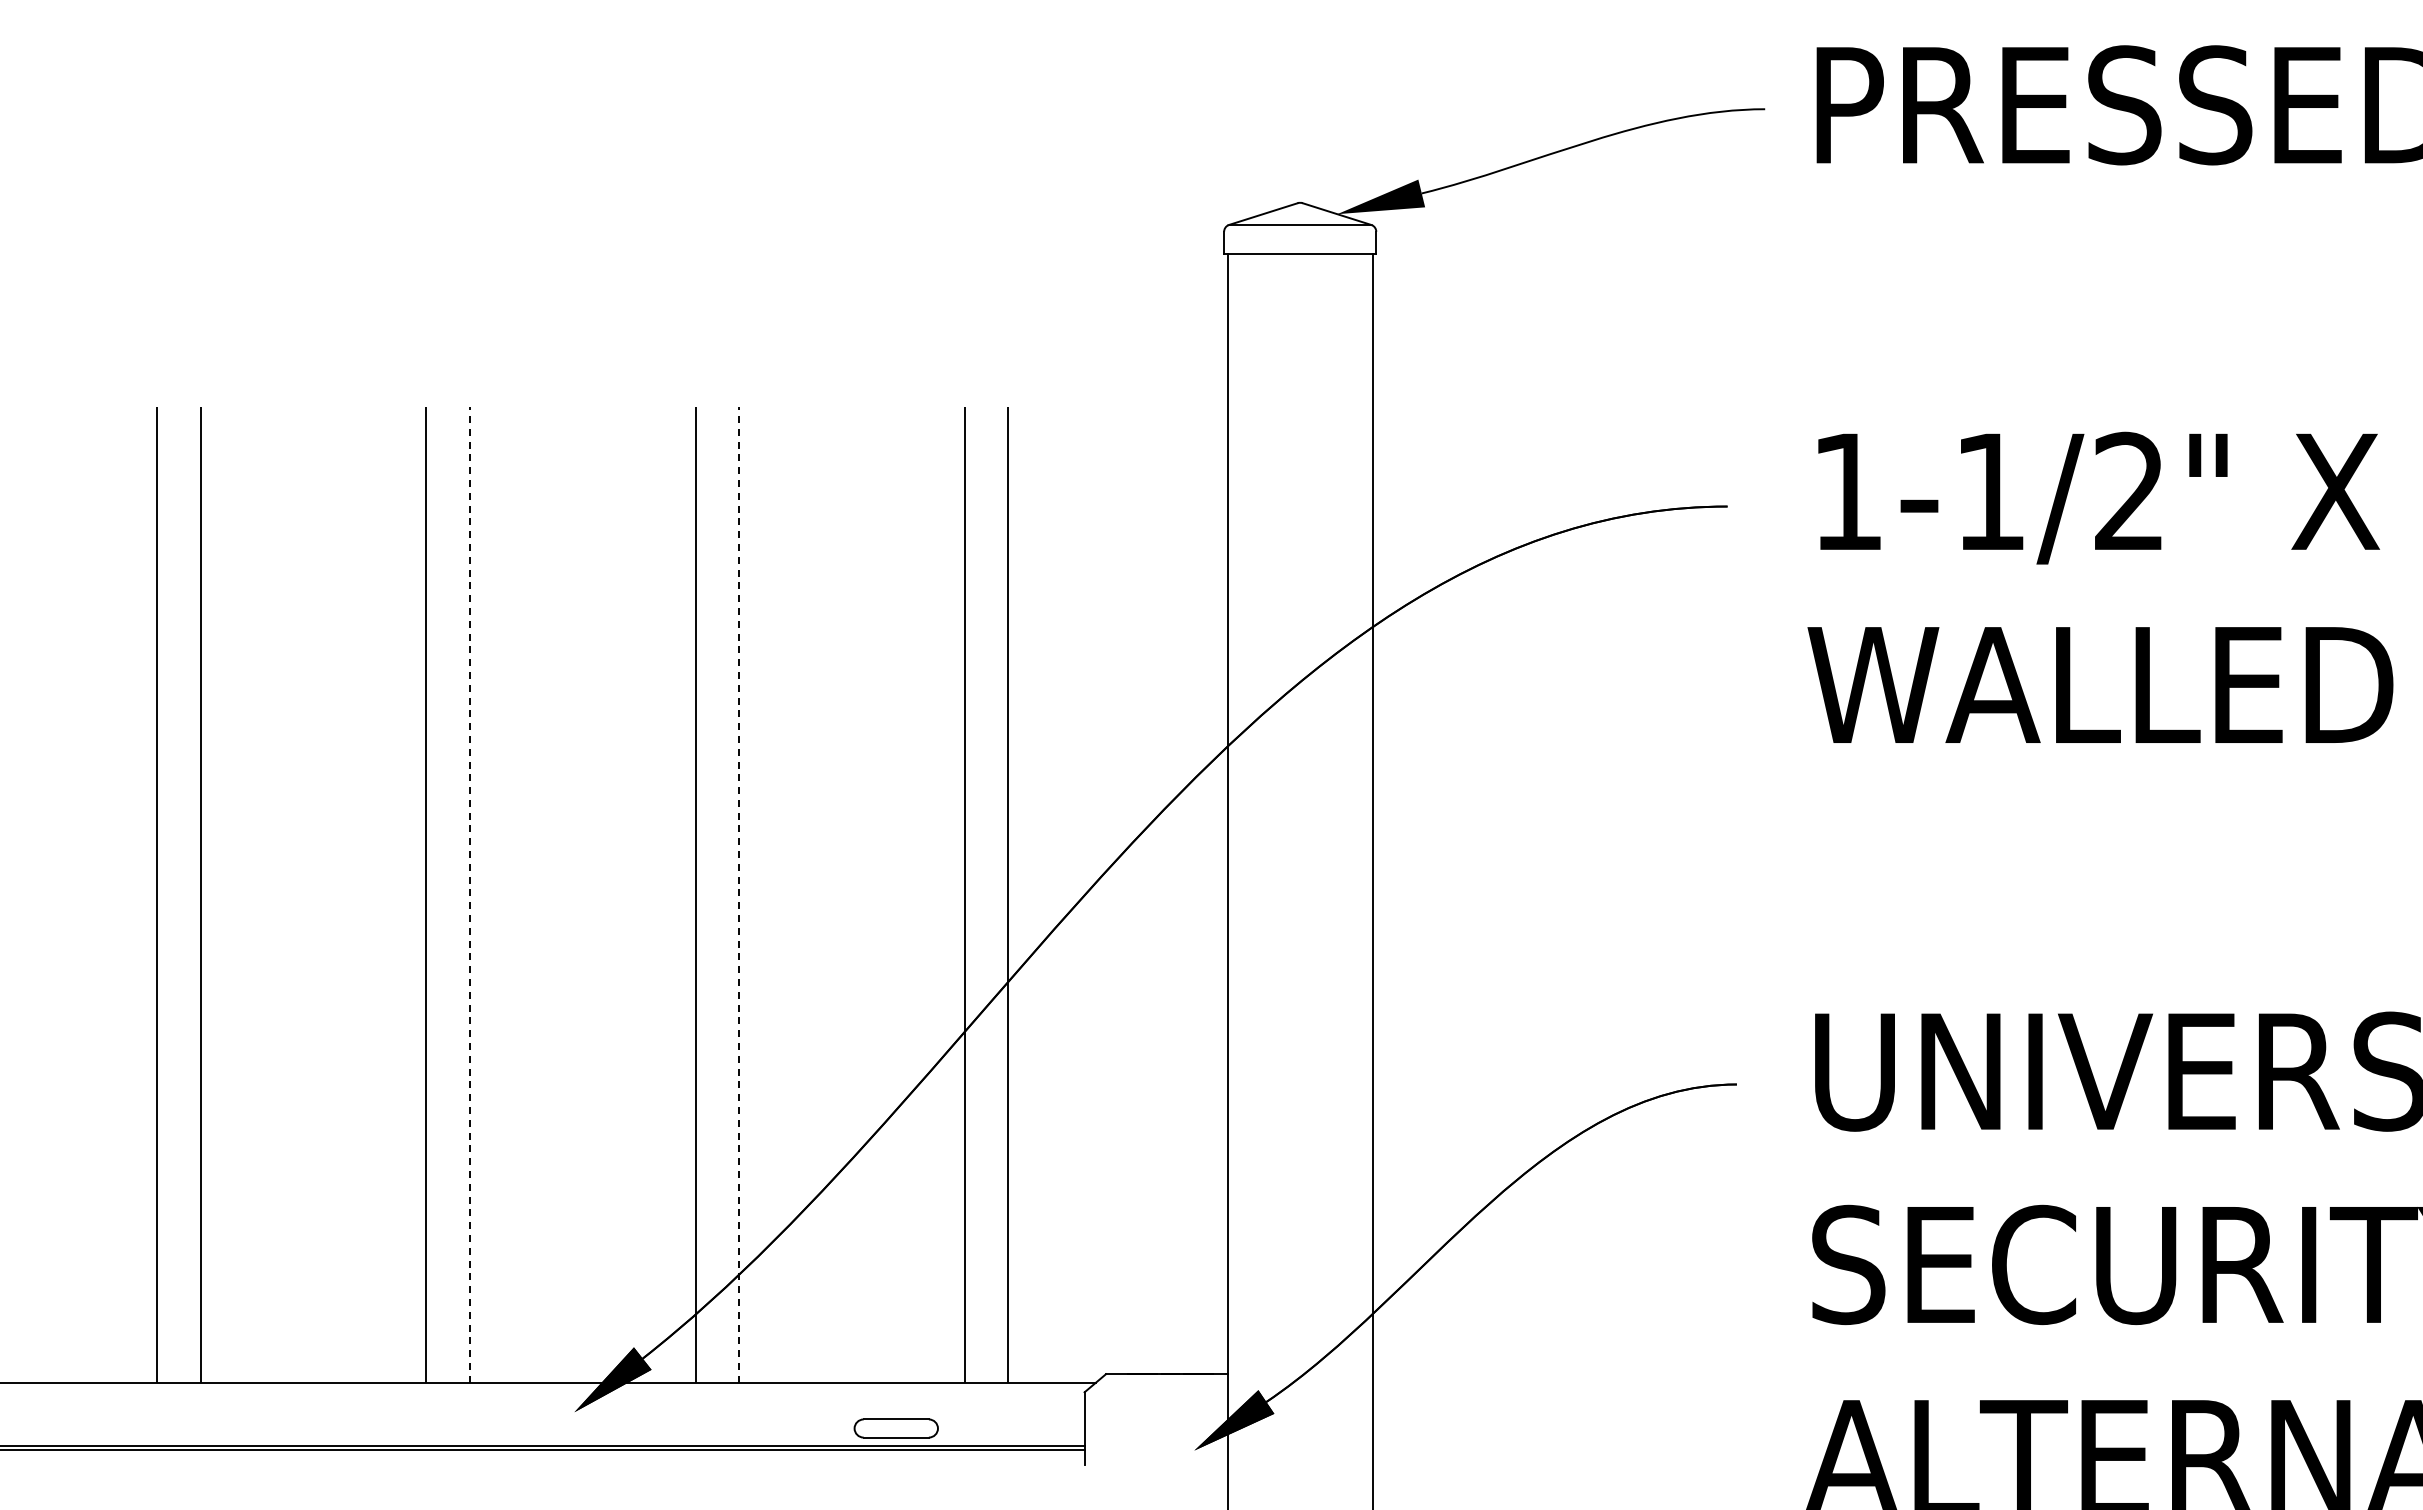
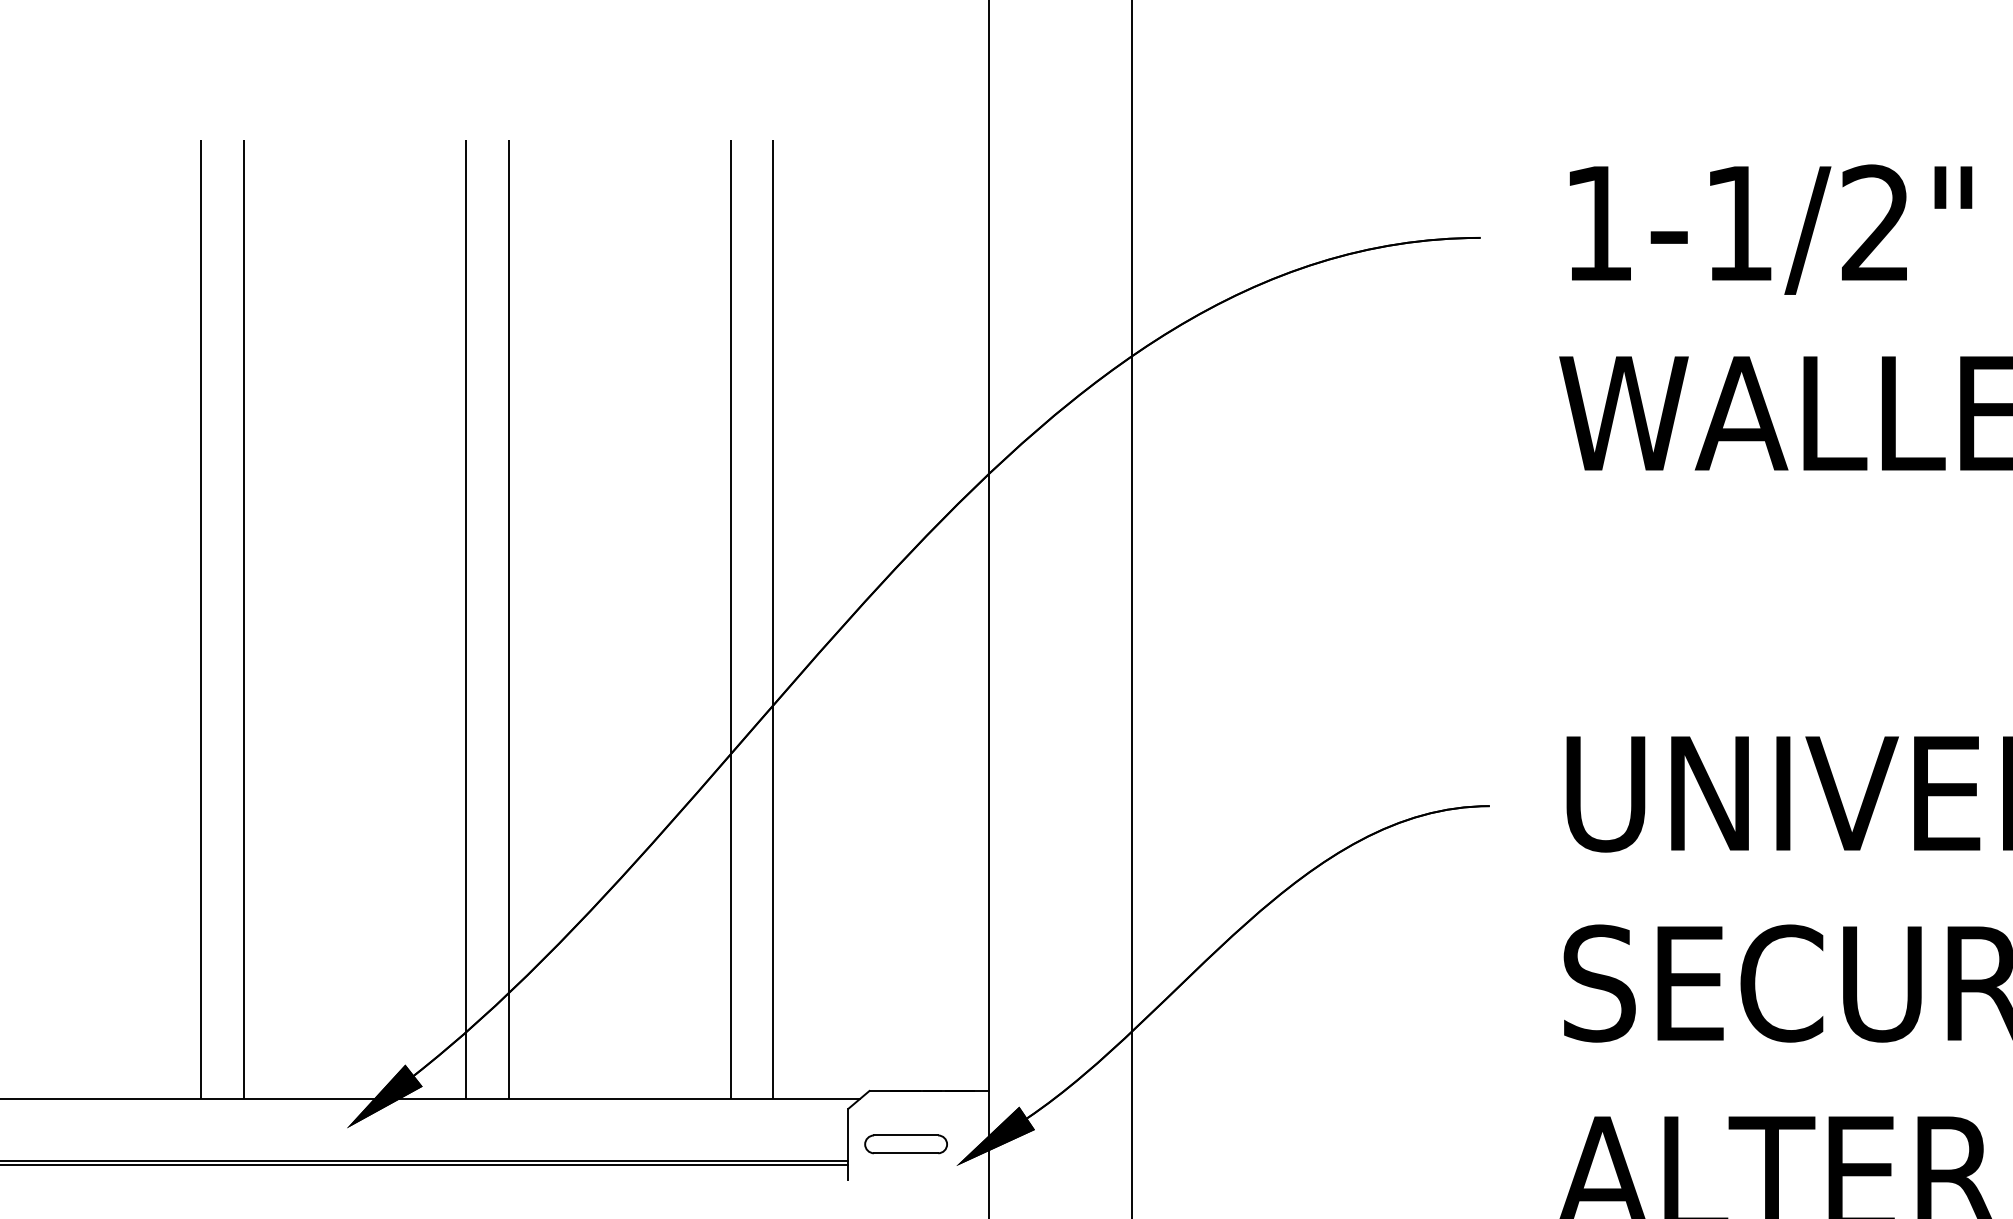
line: (469, 894) -> (243, 619), dashed -> solid
line: (739, 894) -> (509, 619), dashed -> solid
part: (895, 1428) -> (905, 1144), moved

